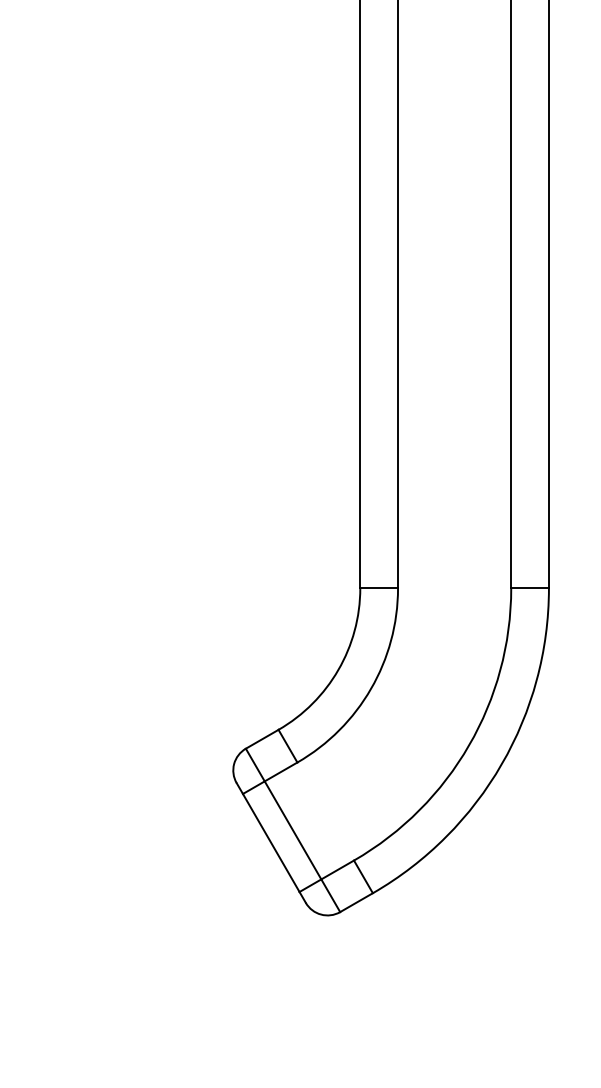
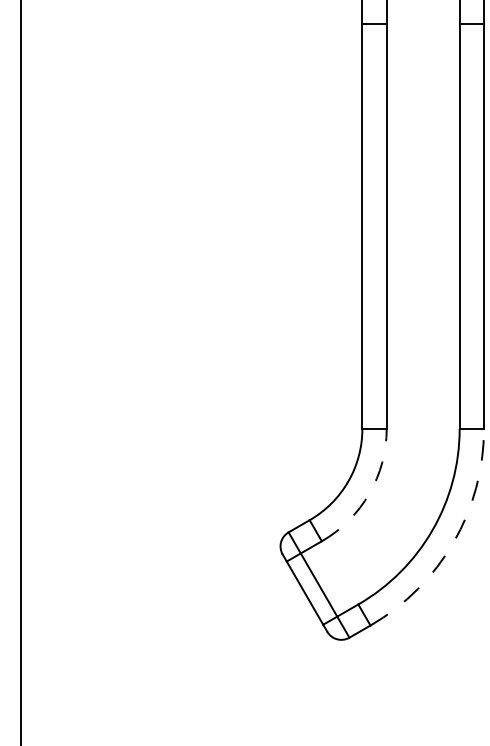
arc: (371, 688) -> (369, 493), solid -> dashed
arc: (501, 764) -> (453, 542), solid -> dashed

